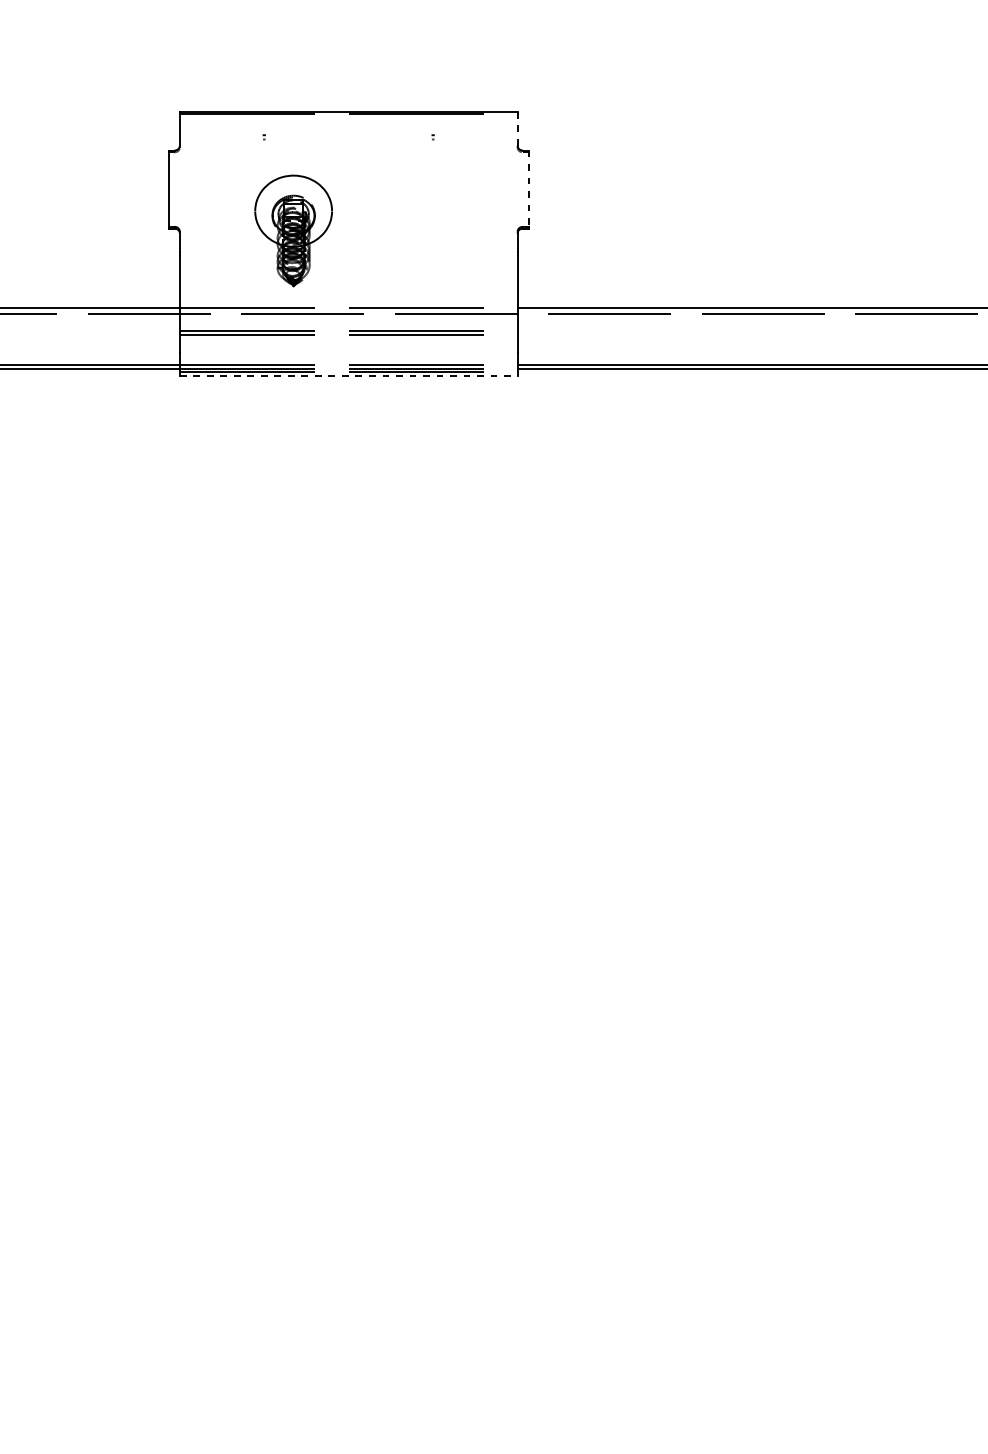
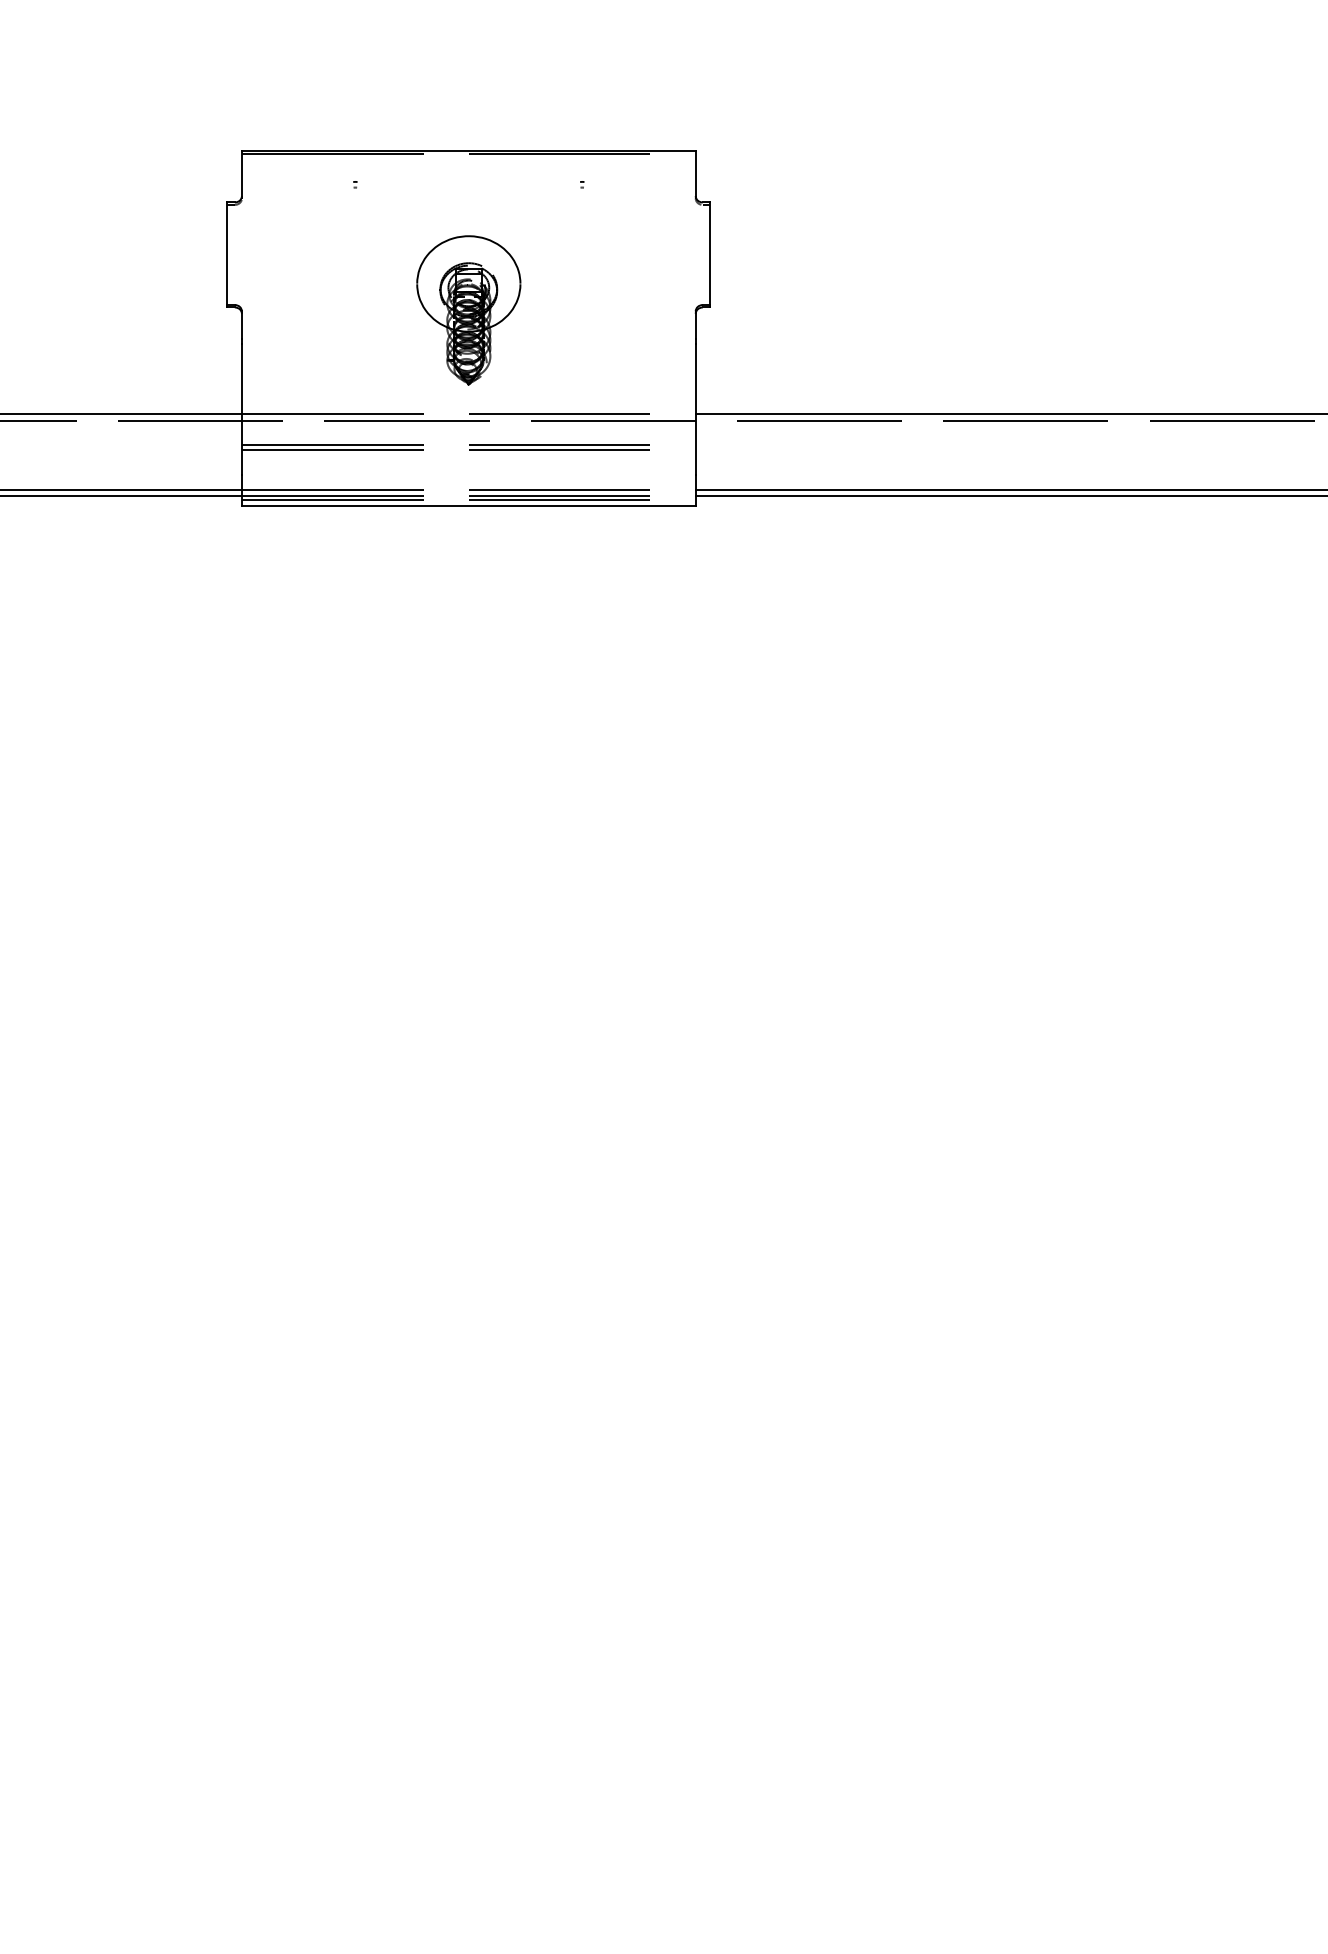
line: (517, 128) -> (695, 173), dashed -> solid
line: (528, 189) -> (710, 254), dashed -> solid
part: (293, 230) -> (468, 310), moved
line: (348, 376) -> (468, 505), dashed -> solid

